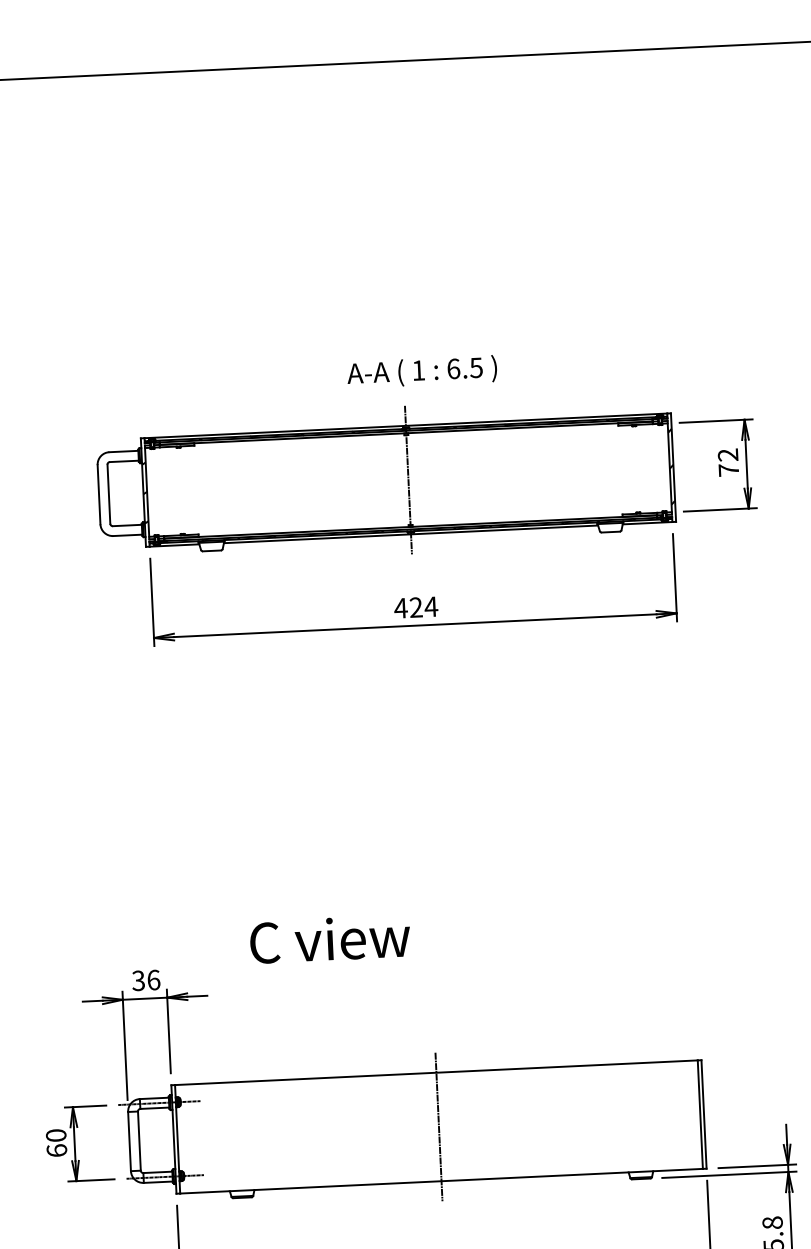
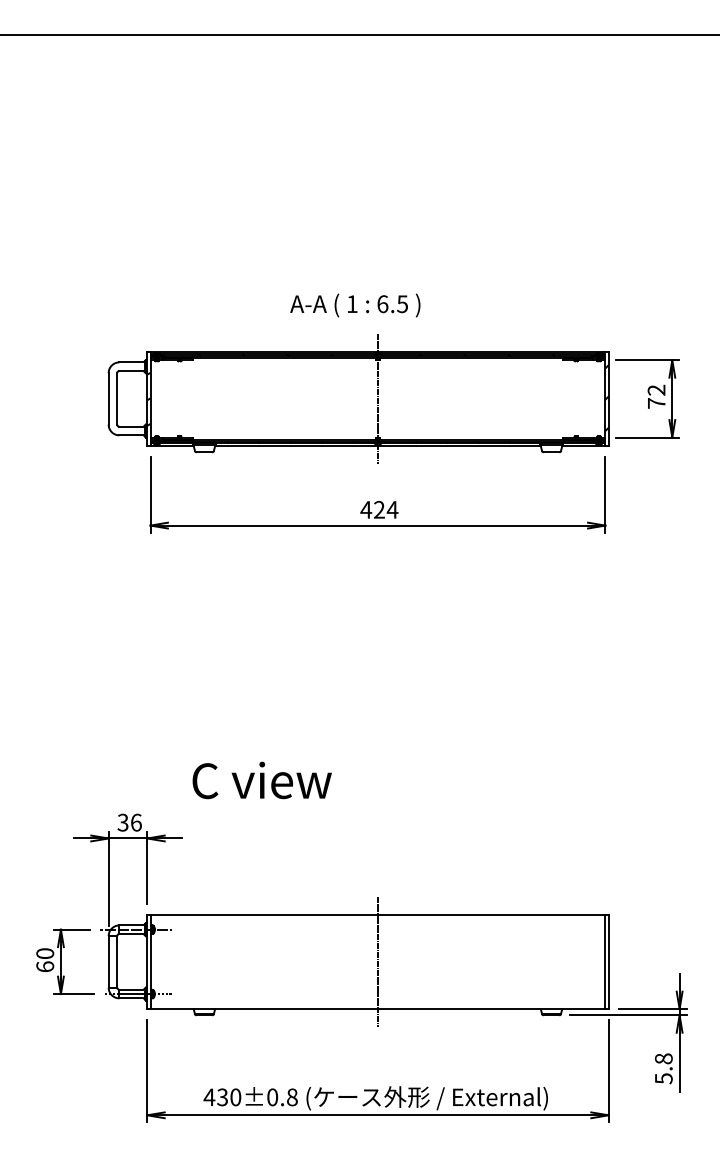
text: (422, 371) -> (355, 305), moved
text: (329, 939) -> (261, 780), moved

